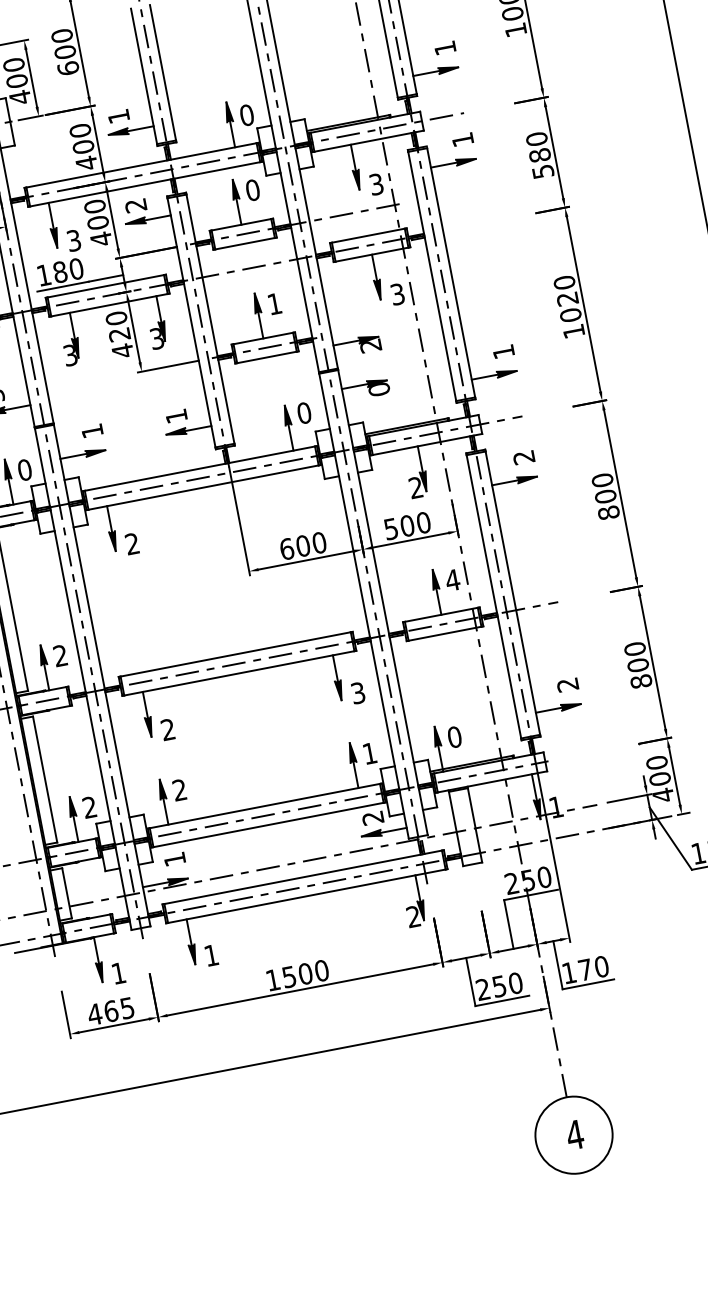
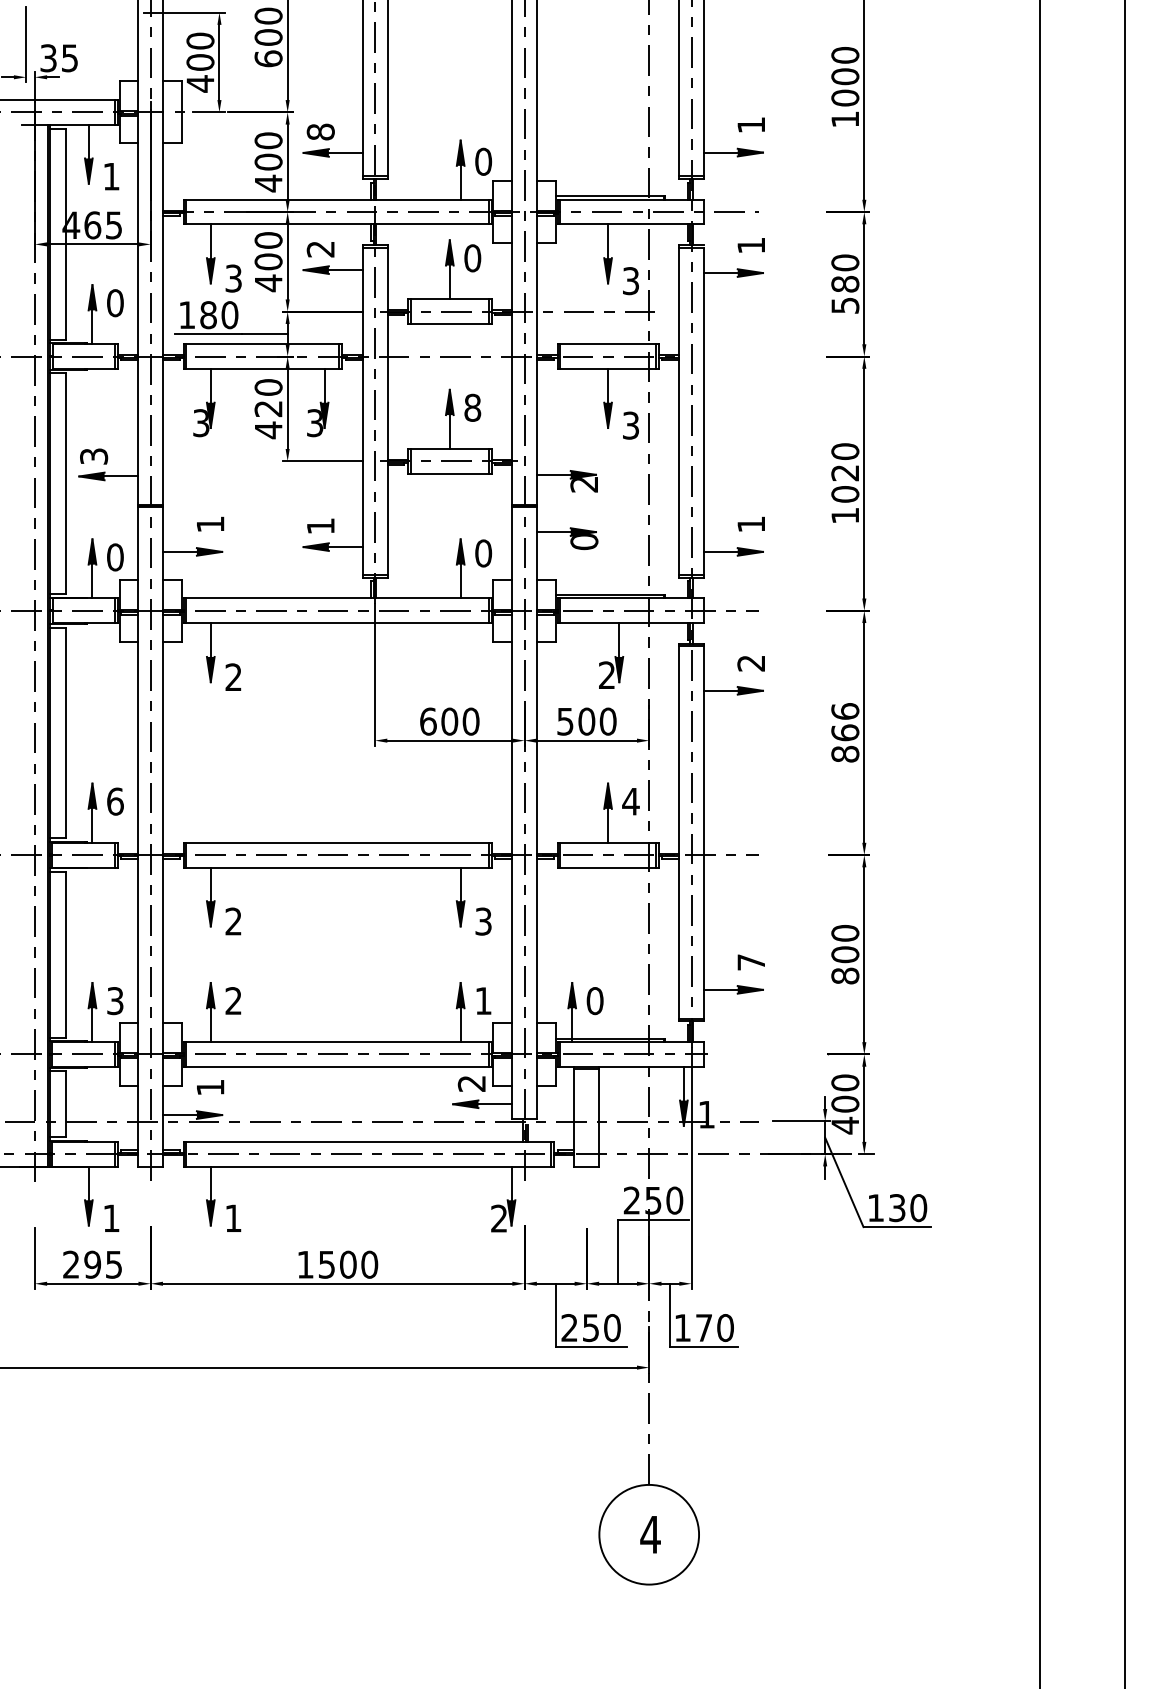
text: (118, 116) -> (320, 131), 1 -> 8
text: (274, 303) -> (472, 407), 1 -> 8
text: (604, 488) -> (845, 722), 800 -> 866
text: (60, 655) -> (115, 801), 2 -> 6
text: (567, 685) -> (750, 962), 2 -> 7
text: (90, 807) -> (115, 1001), 2 -> 3
text: (102, 1012) -> (81, 1264), 465 -> 295

